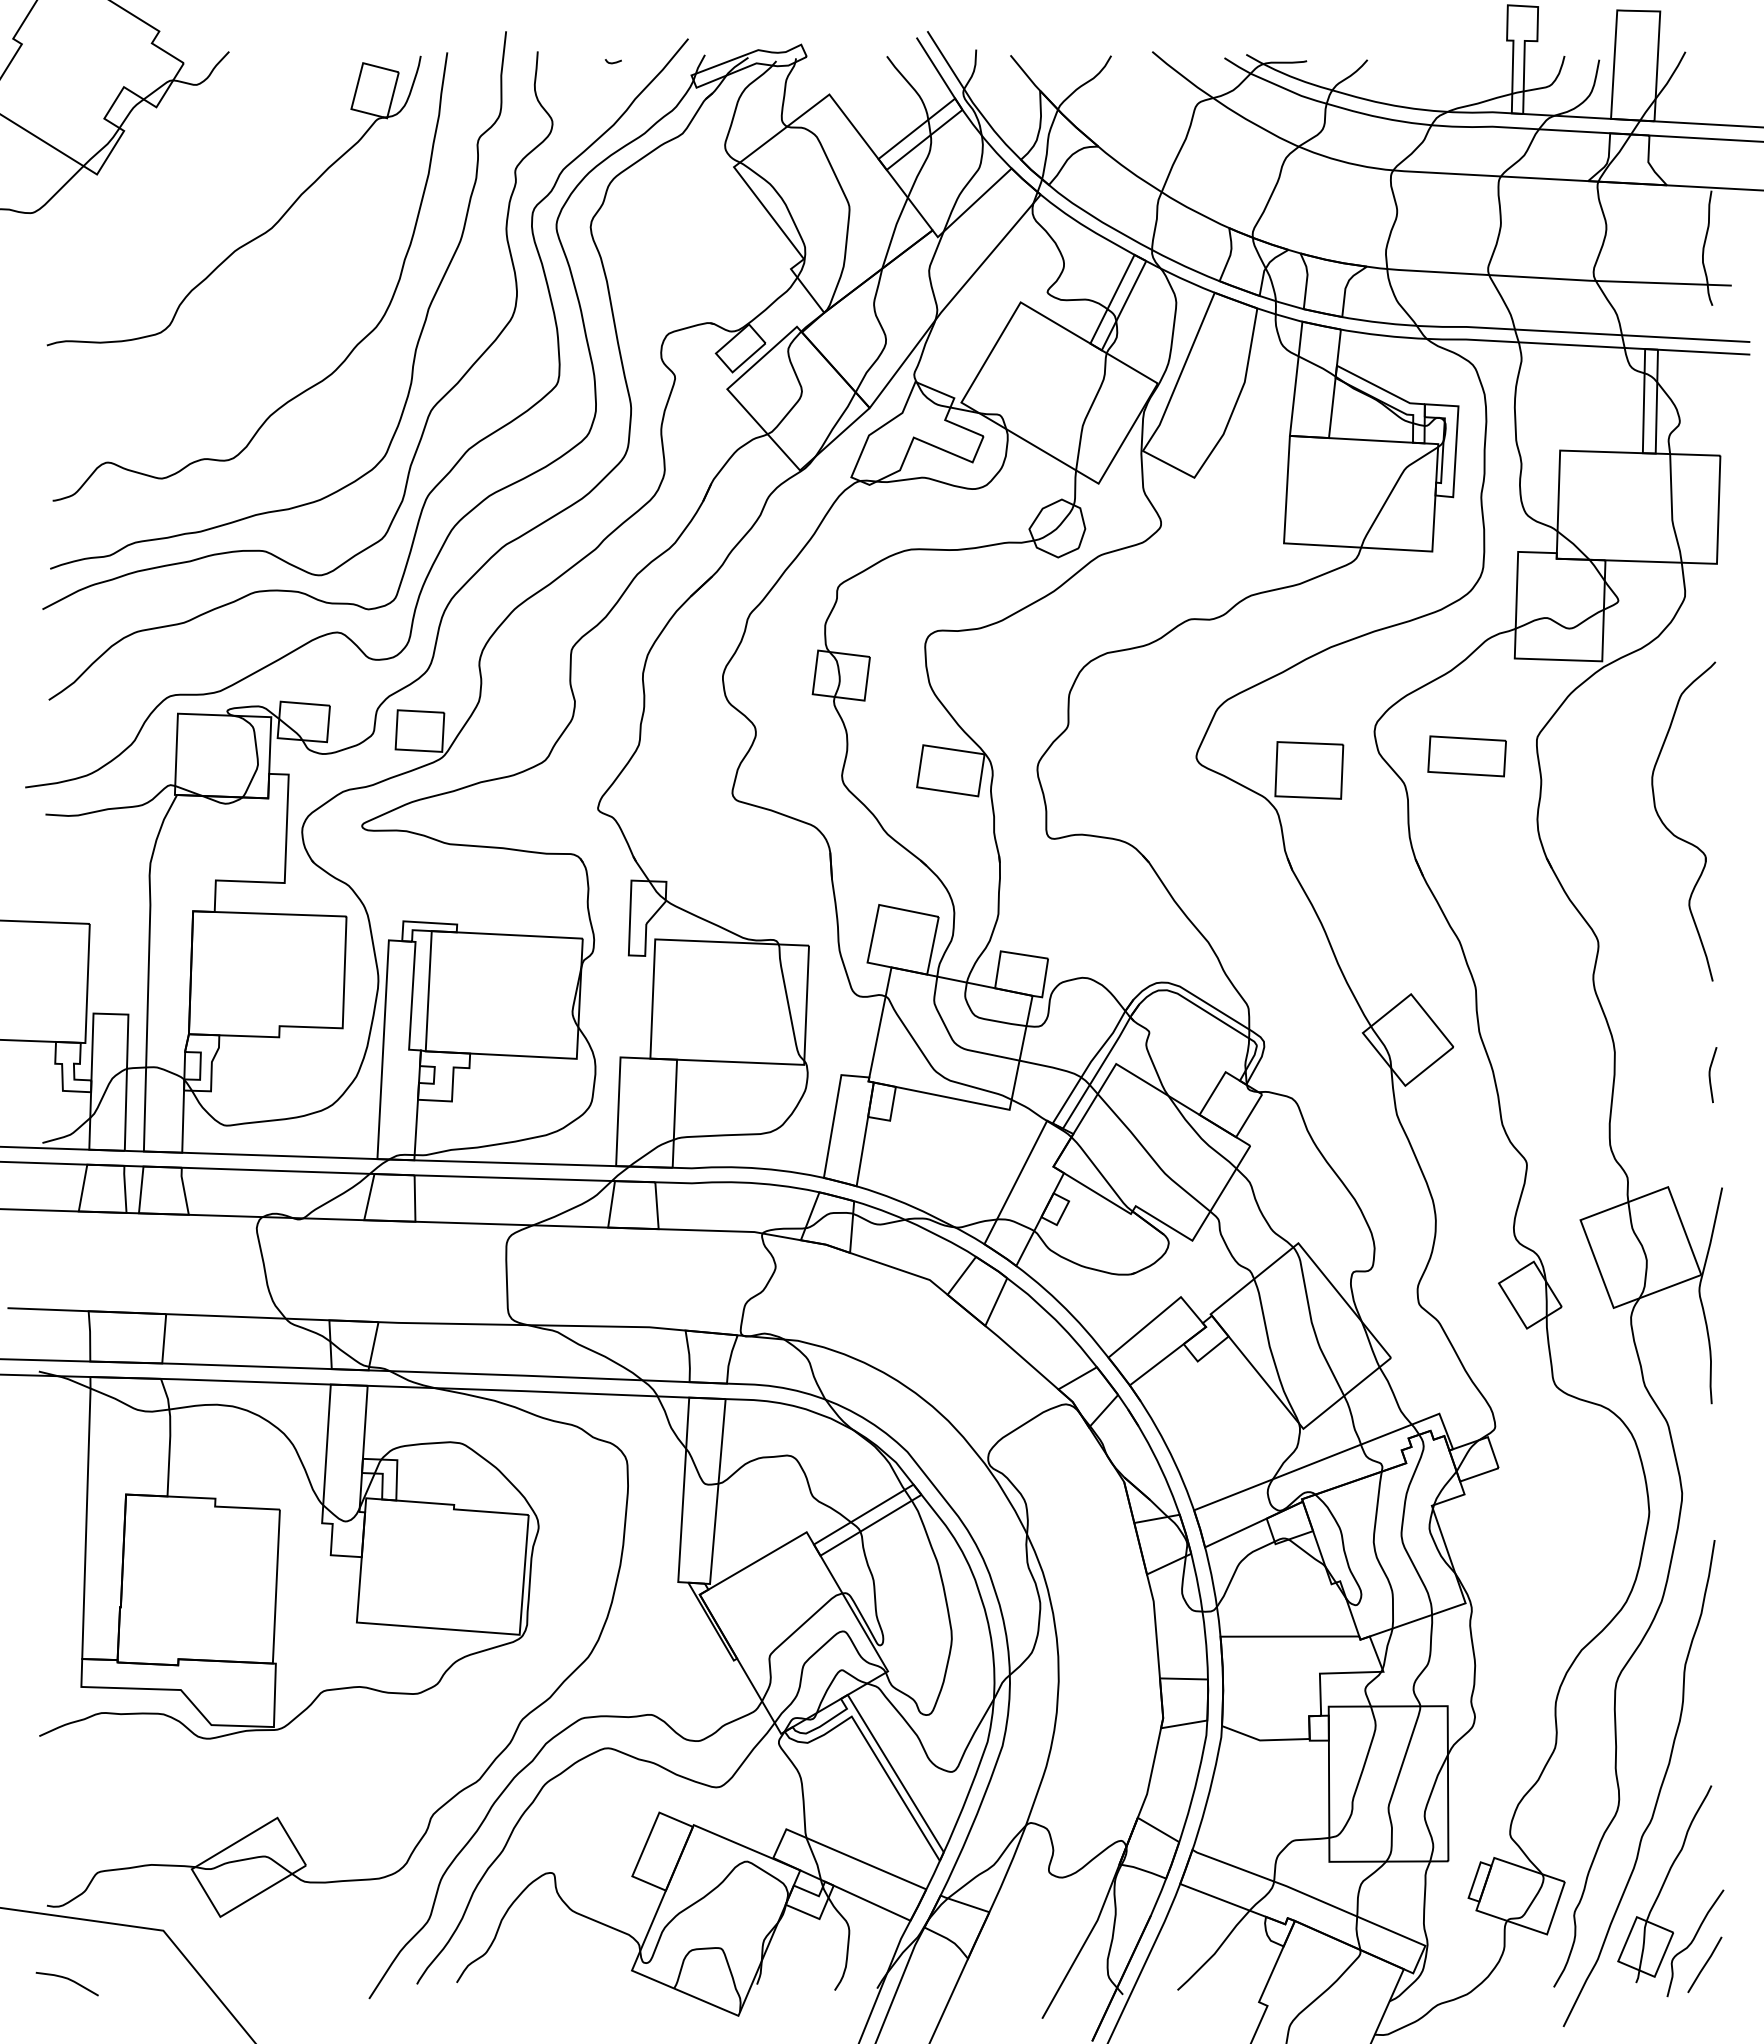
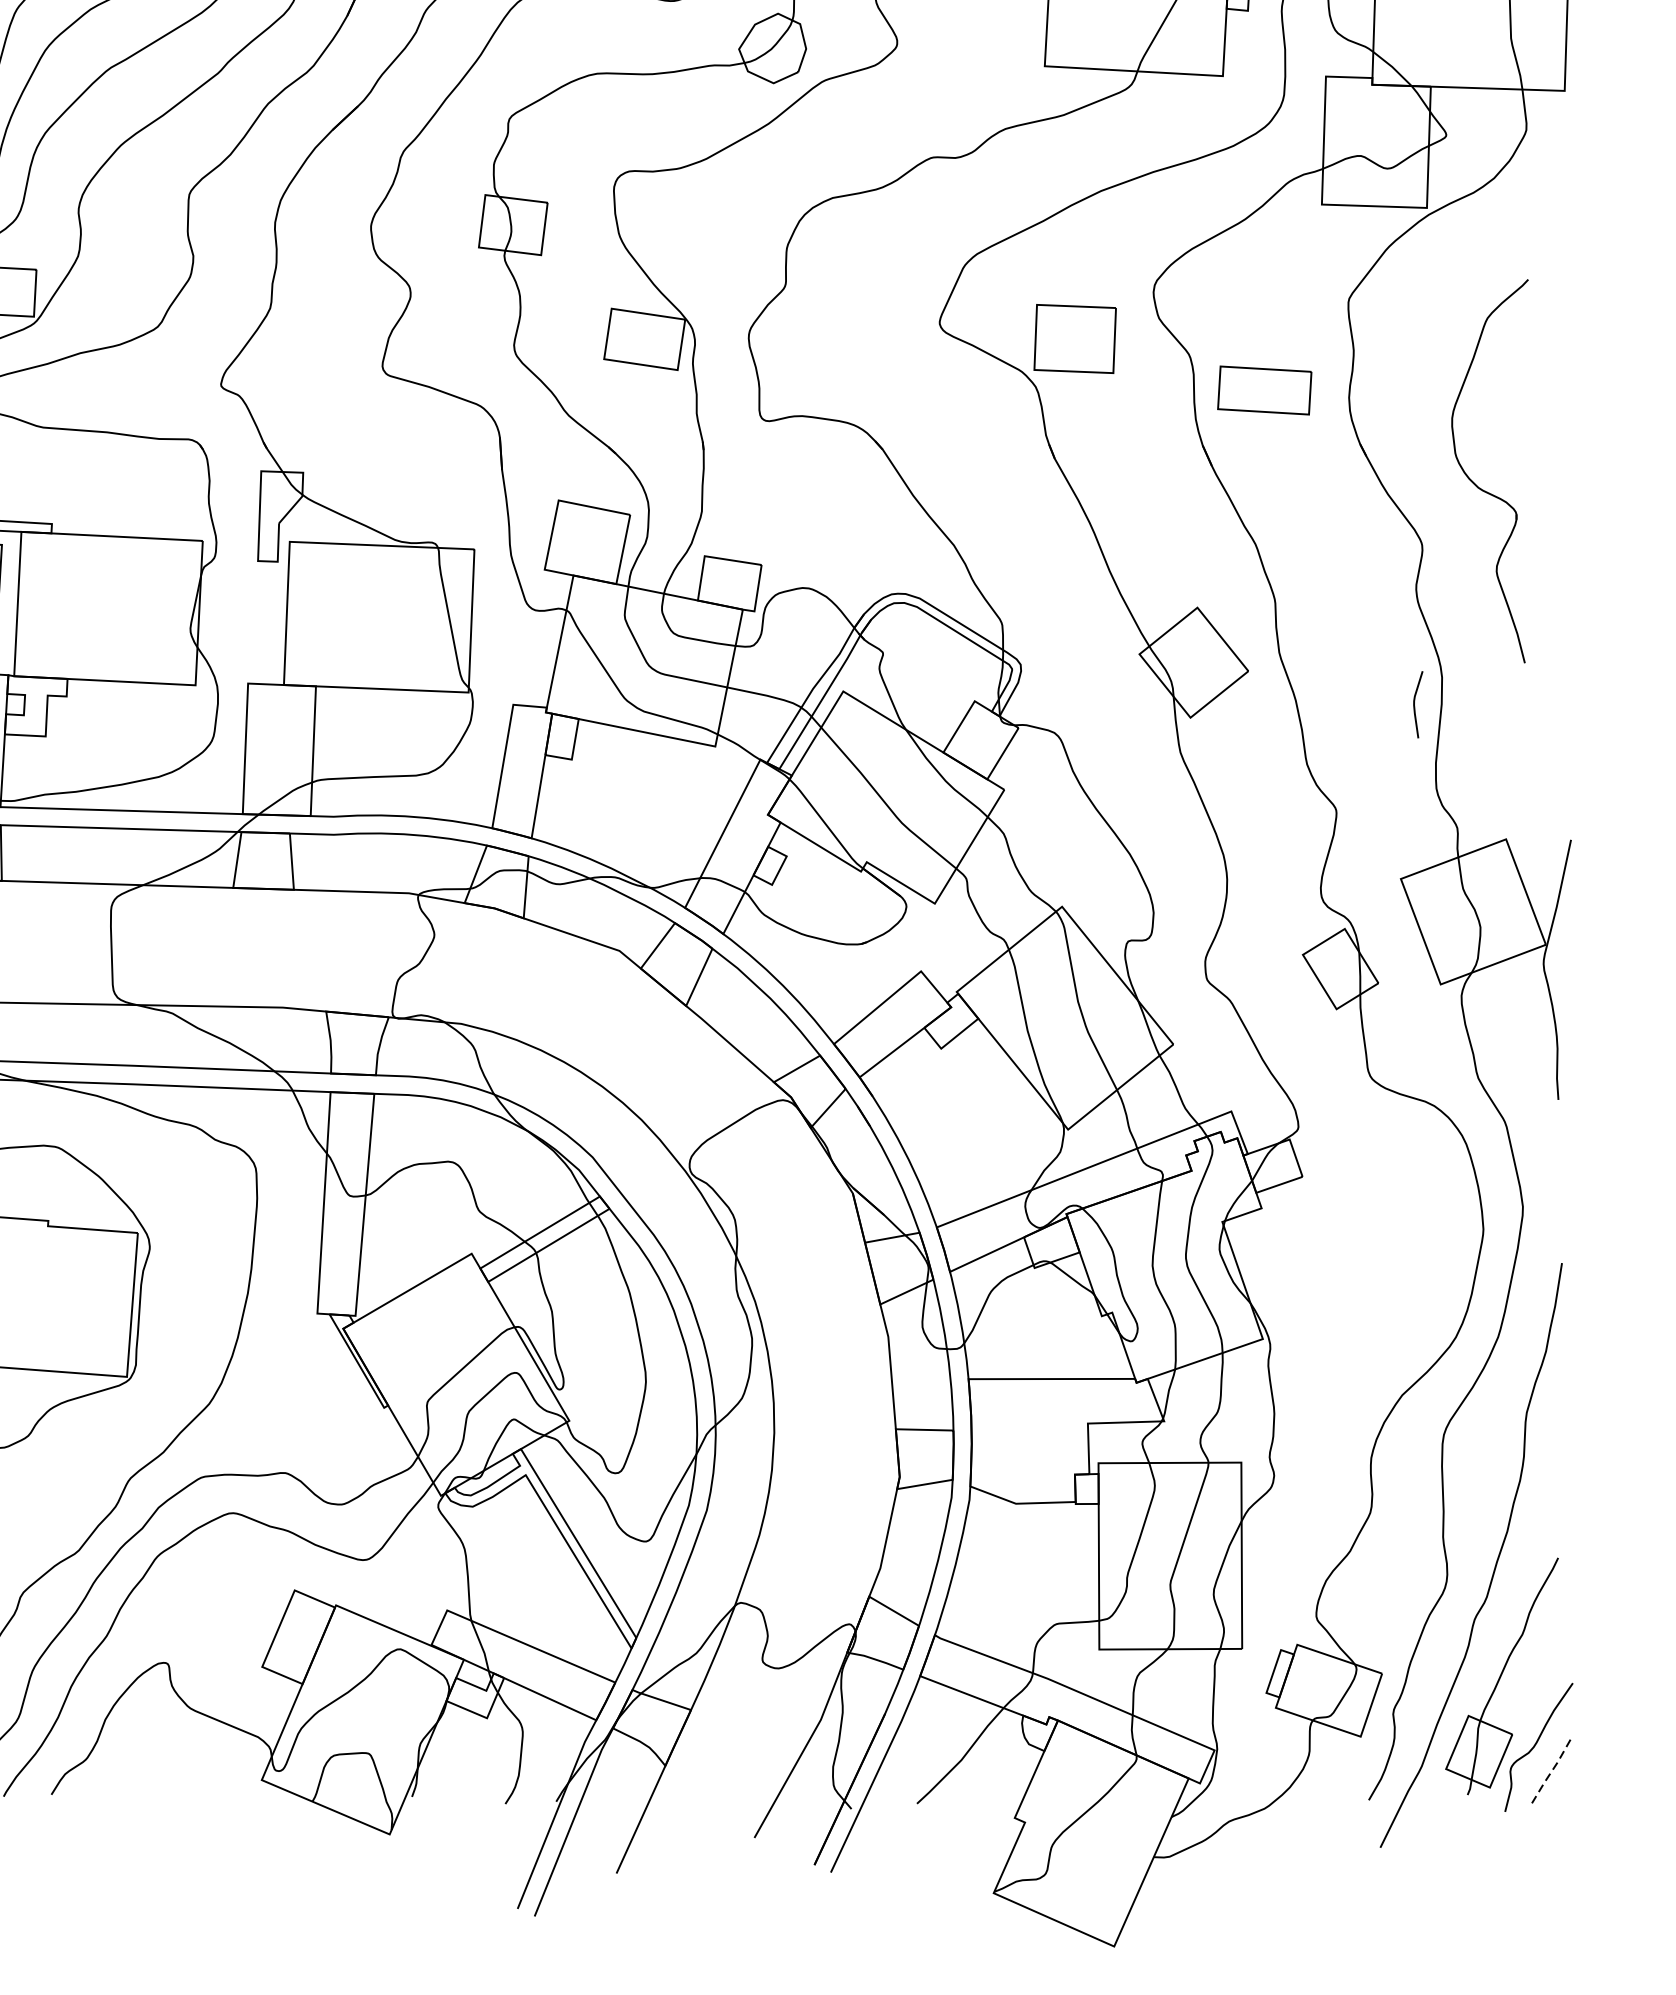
part: (1466, 756) -> (1263, 390), moved
part: (1672, 832) -> (1476, 484), moved
curve: (1710, 1075) -> (1415, 705), moved
line: (1705, 1964) -> (1550, 1772), solid -> dashed

